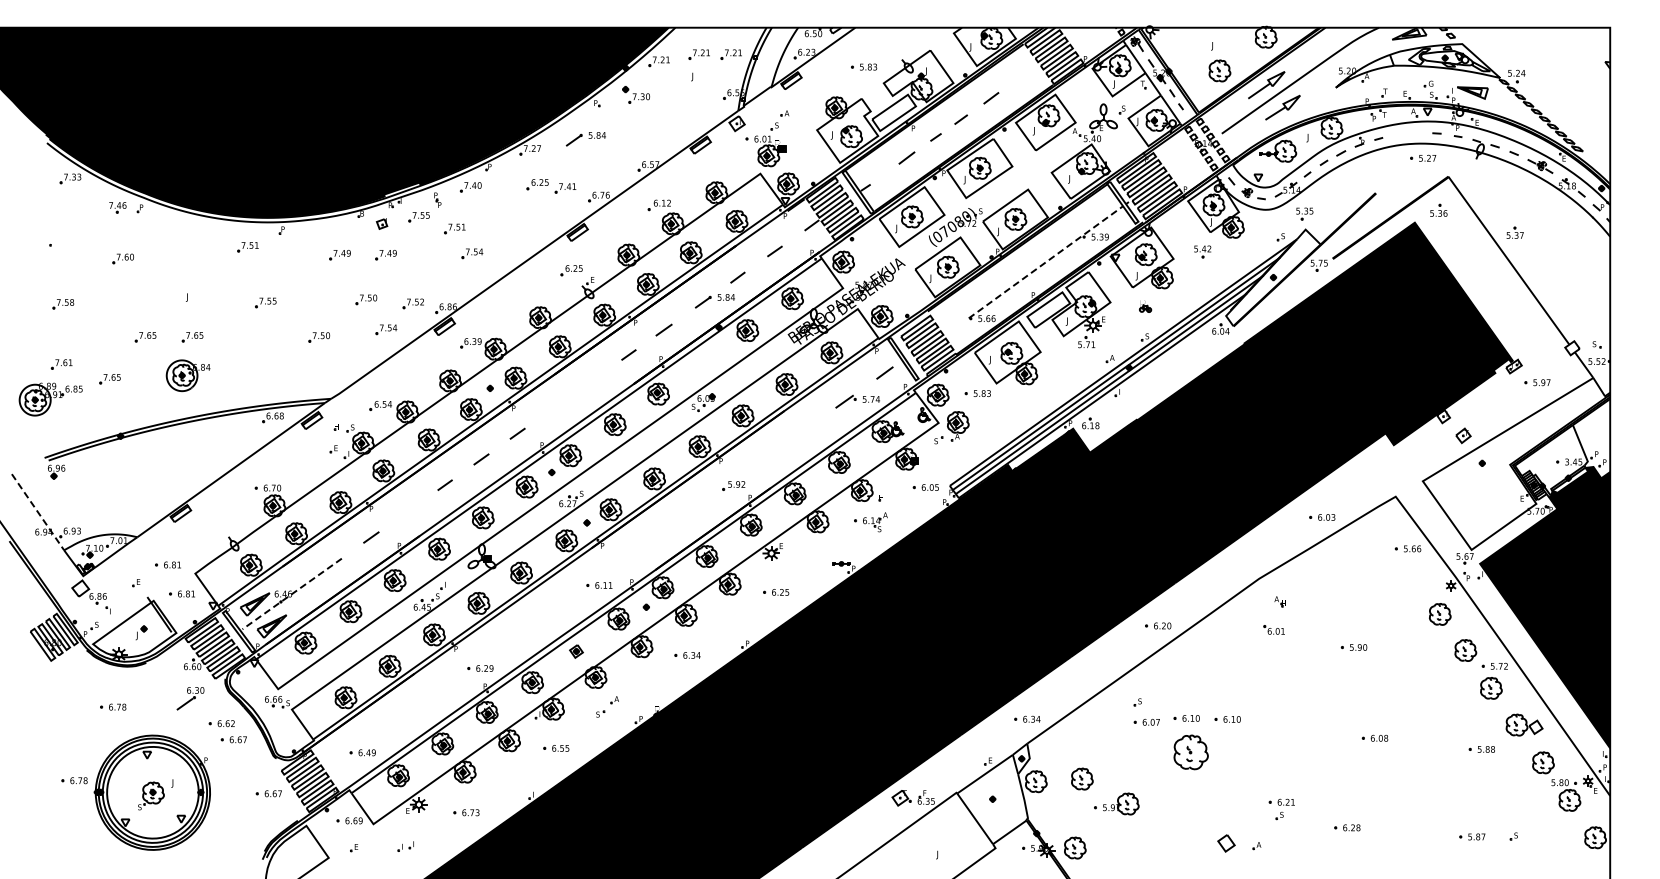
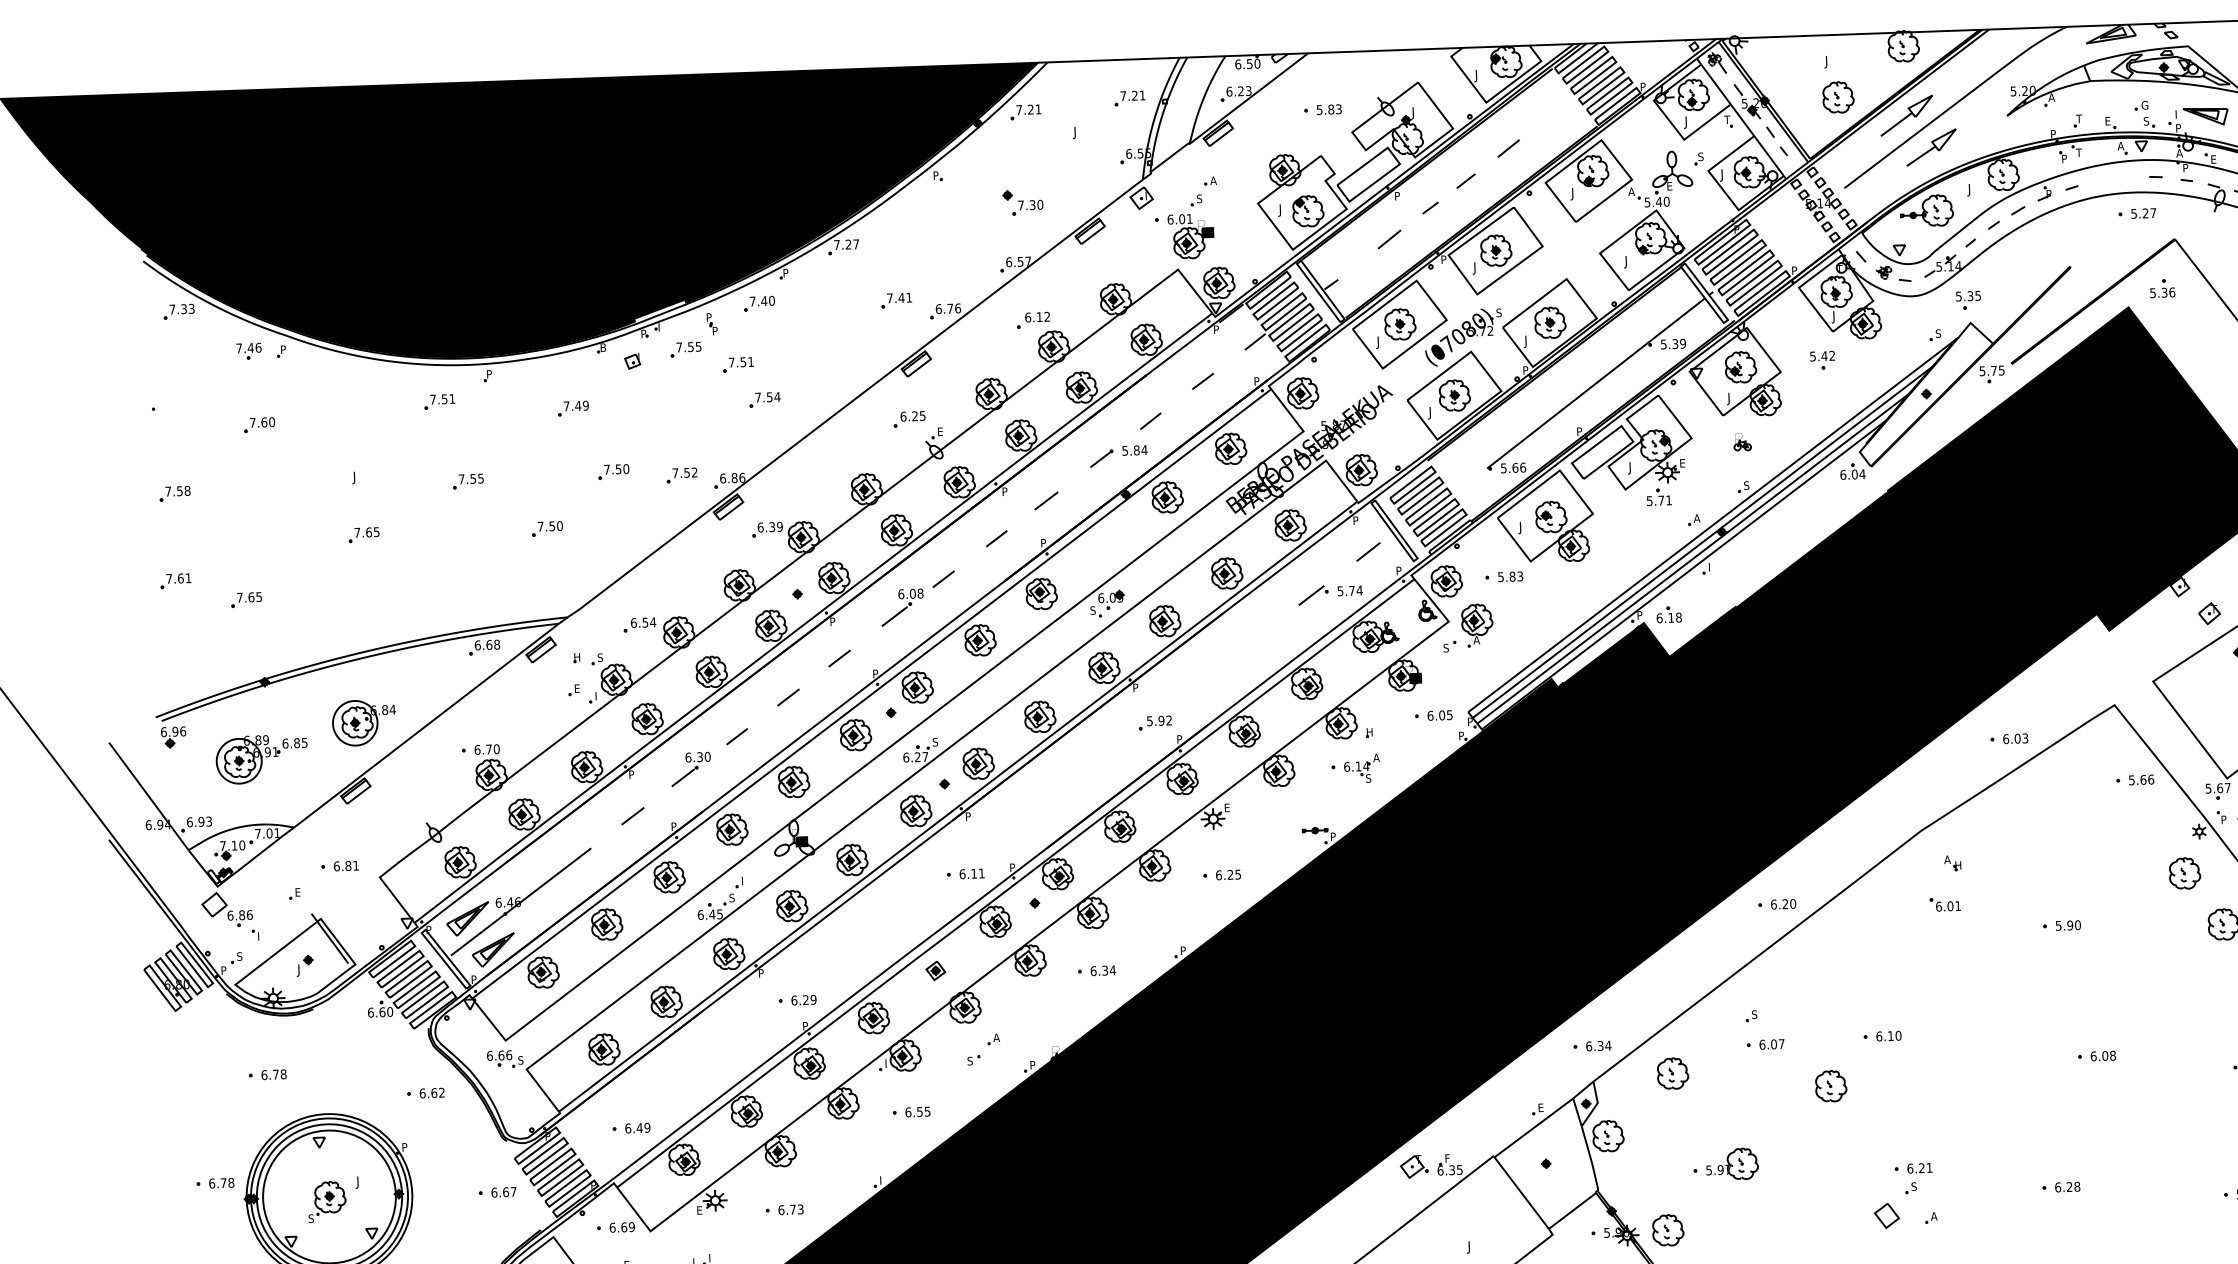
part: (698, 54) -> (1082, 100), removed
part: (635, 94) -> (1022, 202), moved
part: (585, 139) -> (922, 228), removed
part: (537, 184) -> (855, 296), removed
part: (385, 255) -> (639, 406), removed
line: (1046, 262) -> (1596, 383), dashed -> solid
part: (386, 329) -> (644, 514), removed
part: (145, 337) -> (295, 537), removed
part: (187, 375) -> (363, 722), moved
part: (573, 394) -> (918, 598), added
part: (50, 399) -> (261, 759), moved
line: (38, 512) -> (149, 796), dashed -> solid
part: (181, 593) -> (360, 906), removed
line: (292, 593) -> (521, 901), dashed -> solid
part: (190, 698) -> (690, 769), moved
part: (1186, 718) -> (1822, 1037), removed
part: (233, 739) -> (443, 1115), removed
part: (1190, 752) -> (1830, 1086), size x0.62
part: (1082, 778) -> (1673, 1072), moved
part: (1281, 809) -> (1913, 1178), moved

